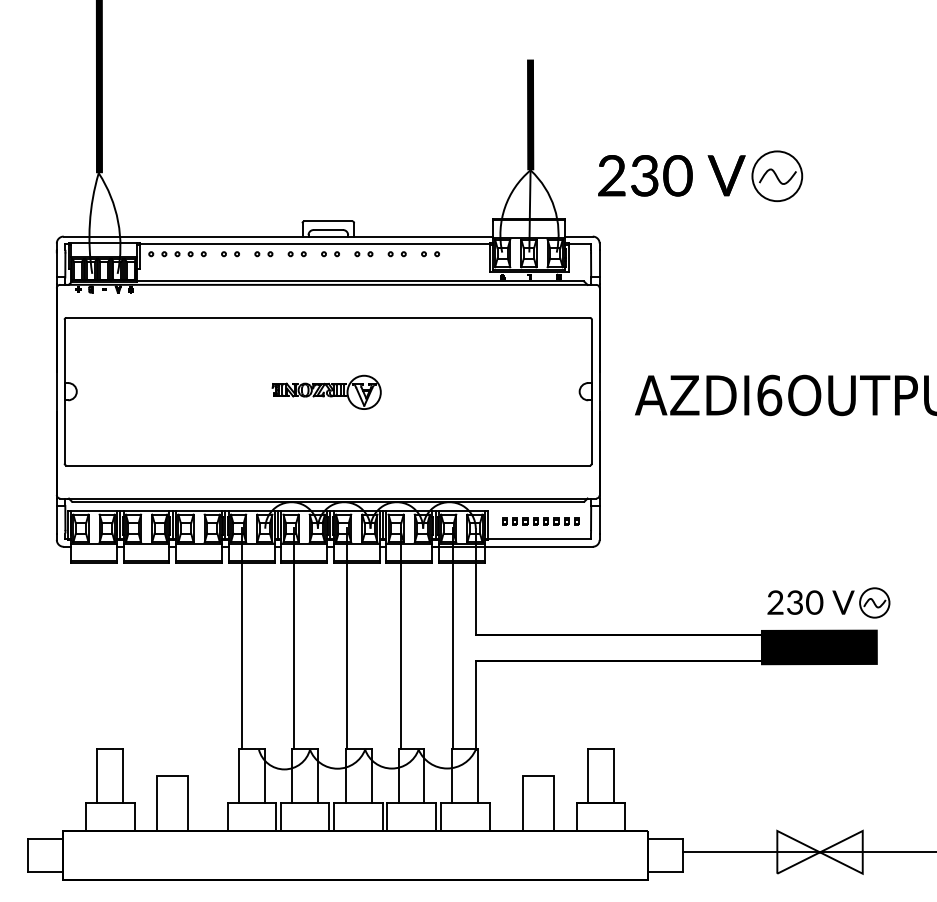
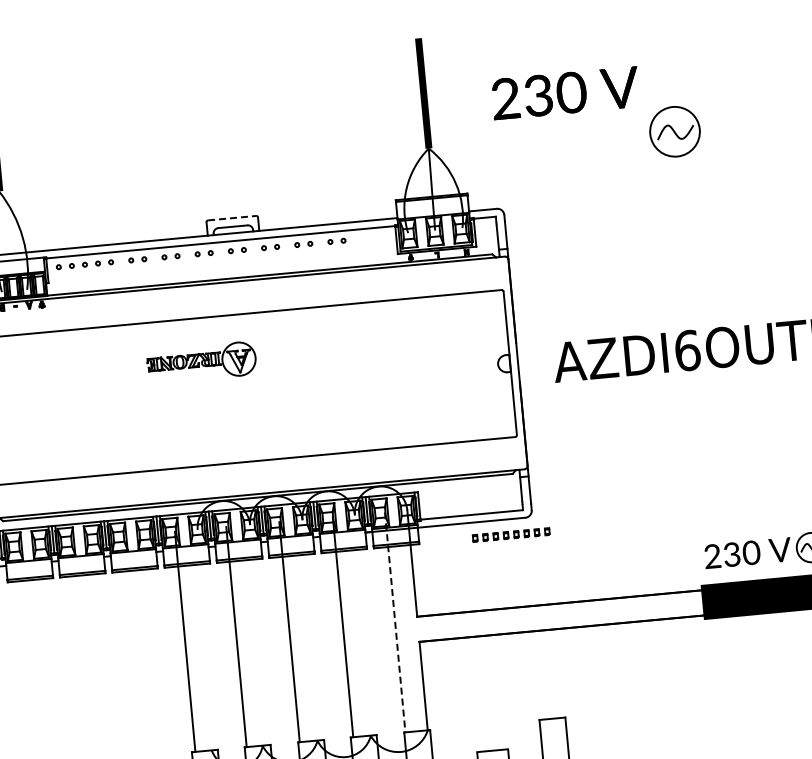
text: (671, 175) -> (565, 92), moved
line: (328, 221) -> (232, 218), solid -> dashed
part: (326, 391) -> (201, 361), moved
part: (540, 521) -> (510, 534), moved
line: (453, 639) -> (395, 622), solid -> dashed

